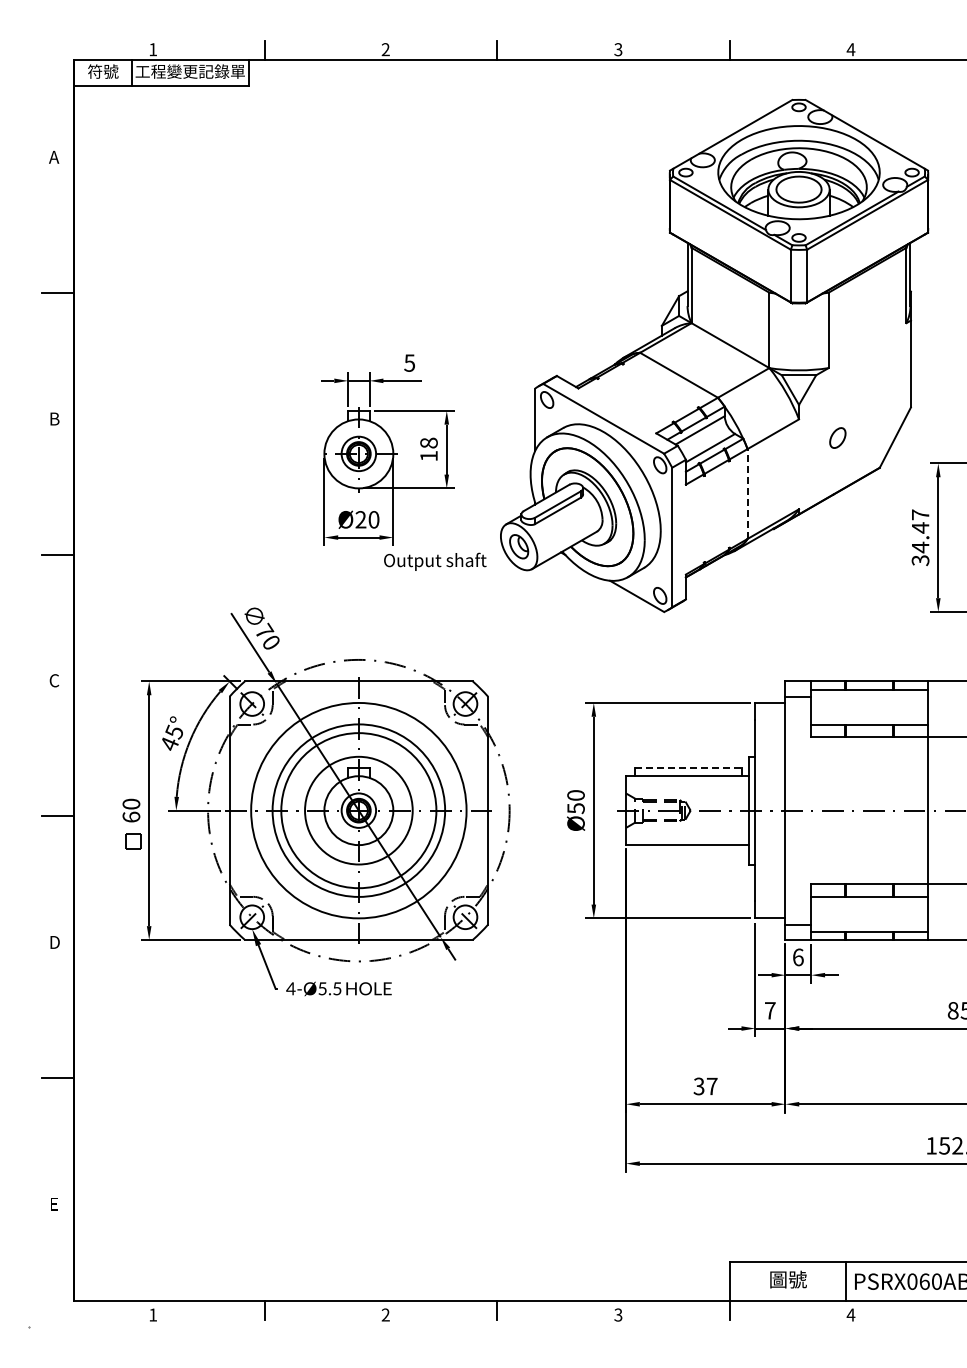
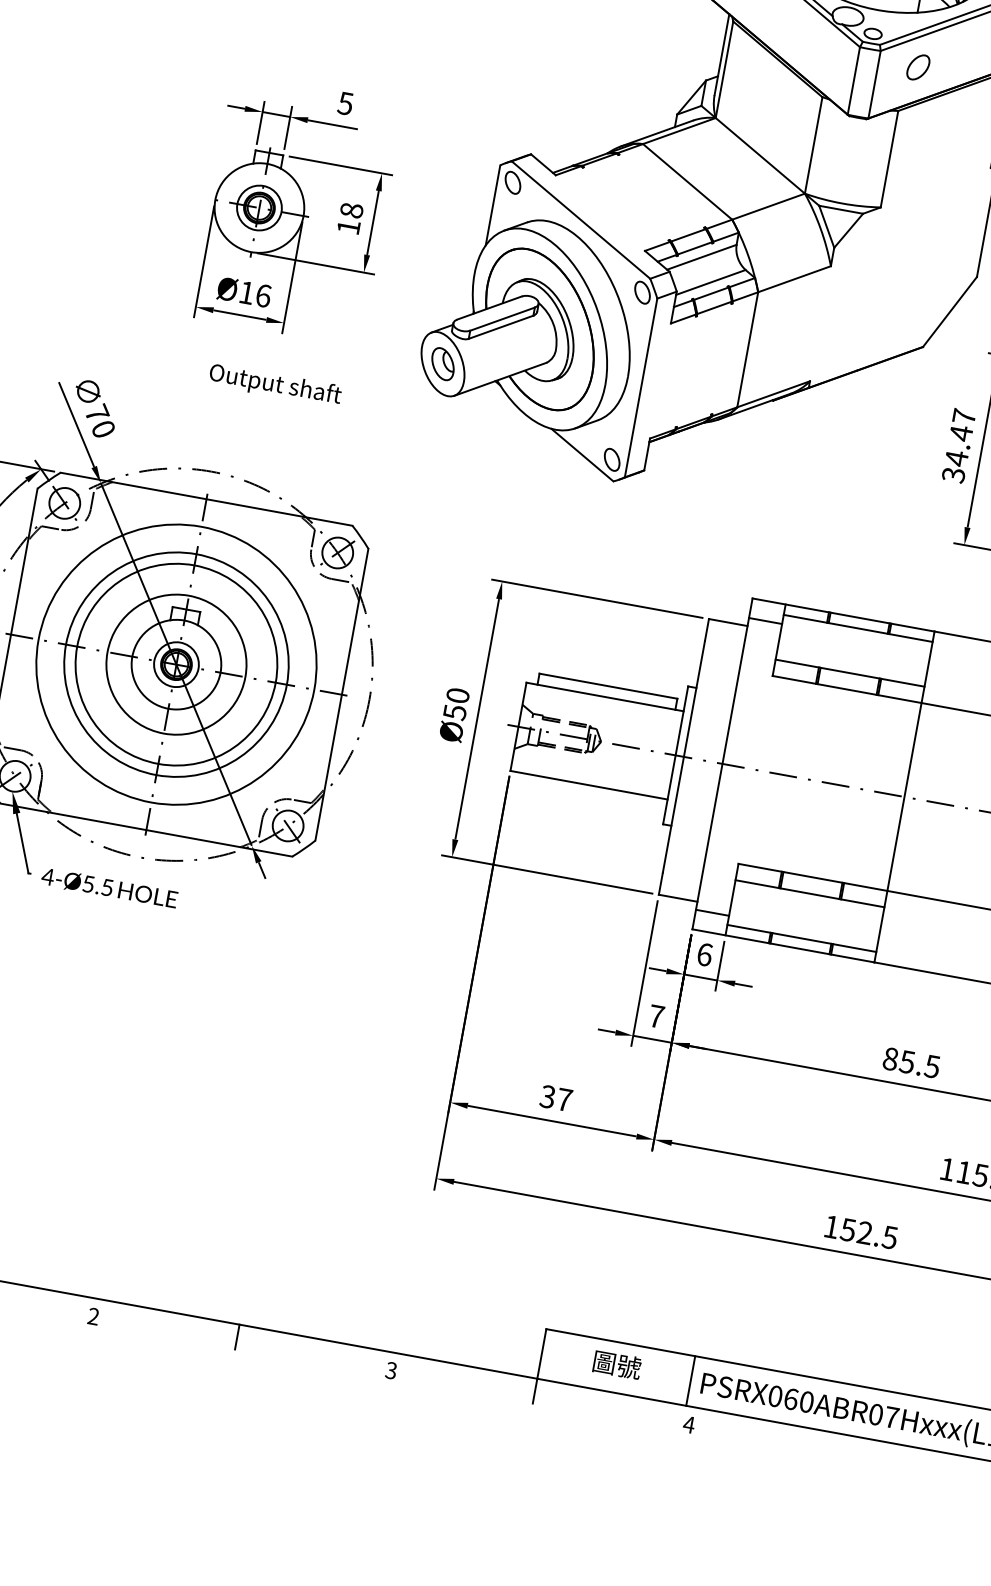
part: (837, 437) -> (918, 66), moved
line: (747, 494) -> (747, 350), dashed -> solid
text: (367, 519) -> (255, 293), Ø20 -> Ø16
text: (435, 561) -> (275, 384), moved
line: (688, 767) -> (608, 686), dashed -> solid

